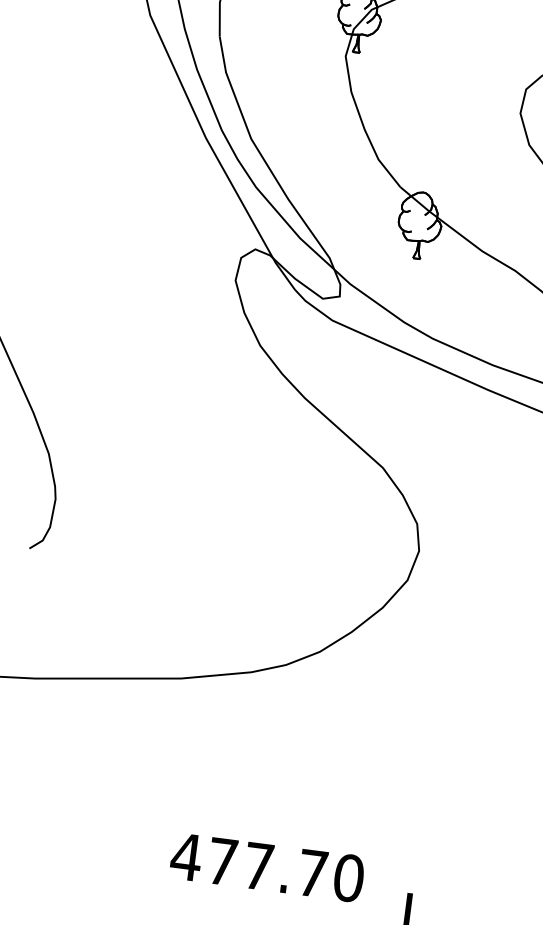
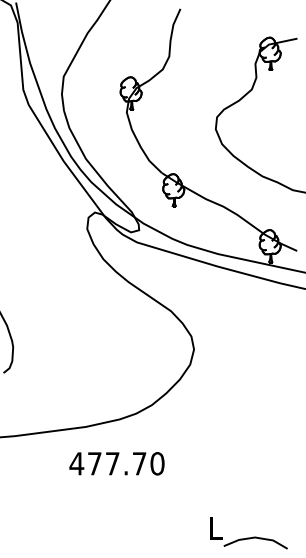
text: (266, 866) -> (116, 463), moved

